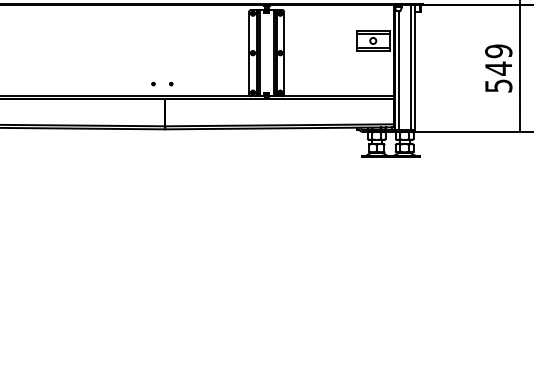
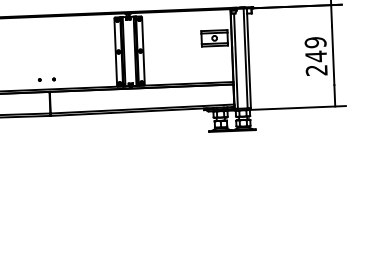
text: (498, 85) -> (316, 70), 549 -> 249

